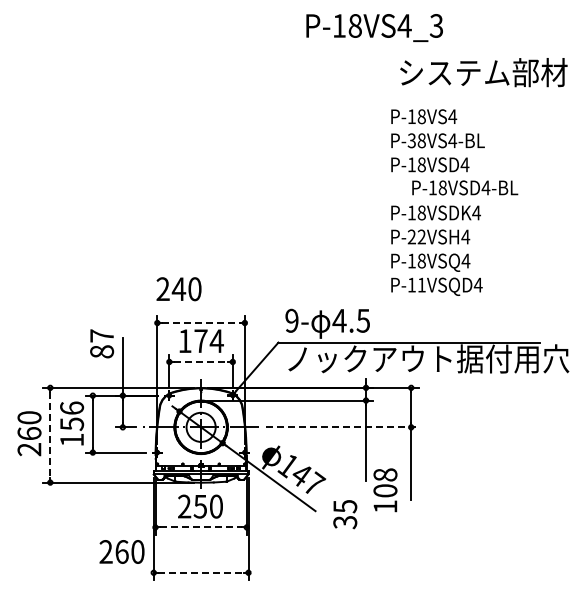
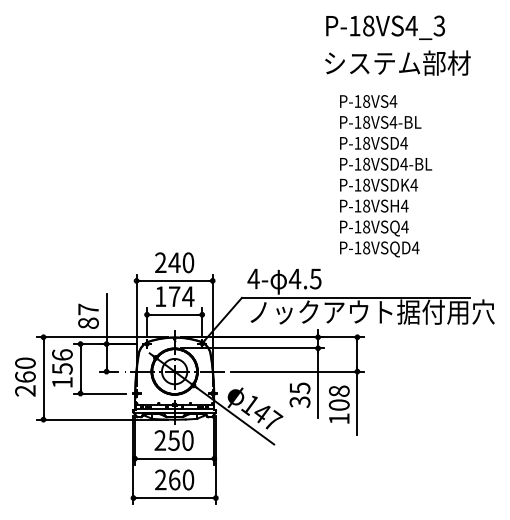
text: (374, 27) -> (385, 27), moved
text: (483, 72) -> (397, 63), moved
text: (411, 140) -> (357, 122), P-38VS4-BL -> P-18VS4-BL
text: (465, 187) -> (386, 163), moved
text: (416, 236) -> (361, 205), P-22VSH4 -> P-18VSH4
text: (421, 284) -> (366, 247), P-11VSQD4 -> P-18VSQD4
text: (178, 289) -> (174, 263), moved
text: (291, 320) -> (253, 278), 9- -> 4-
line: (201, 323) -> (174, 281), dashed -> solid
text: (102, 343) -> (88, 316), moved
line: (201, 361) -> (174, 314), dashed -> solid
line: (342, 427) -> (297, 371), dashed -> solid
line: (50, 435) -> (43, 378), dashed -> solid
text: (385, 490) -> (339, 404), moved
text: (345, 514) -> (300, 395), moved
line: (201, 527) -> (174, 458), dashed -> solid
text: (121, 551) -> (174, 479), moved
line: (201, 572) -> (174, 497), dashed -> solid

